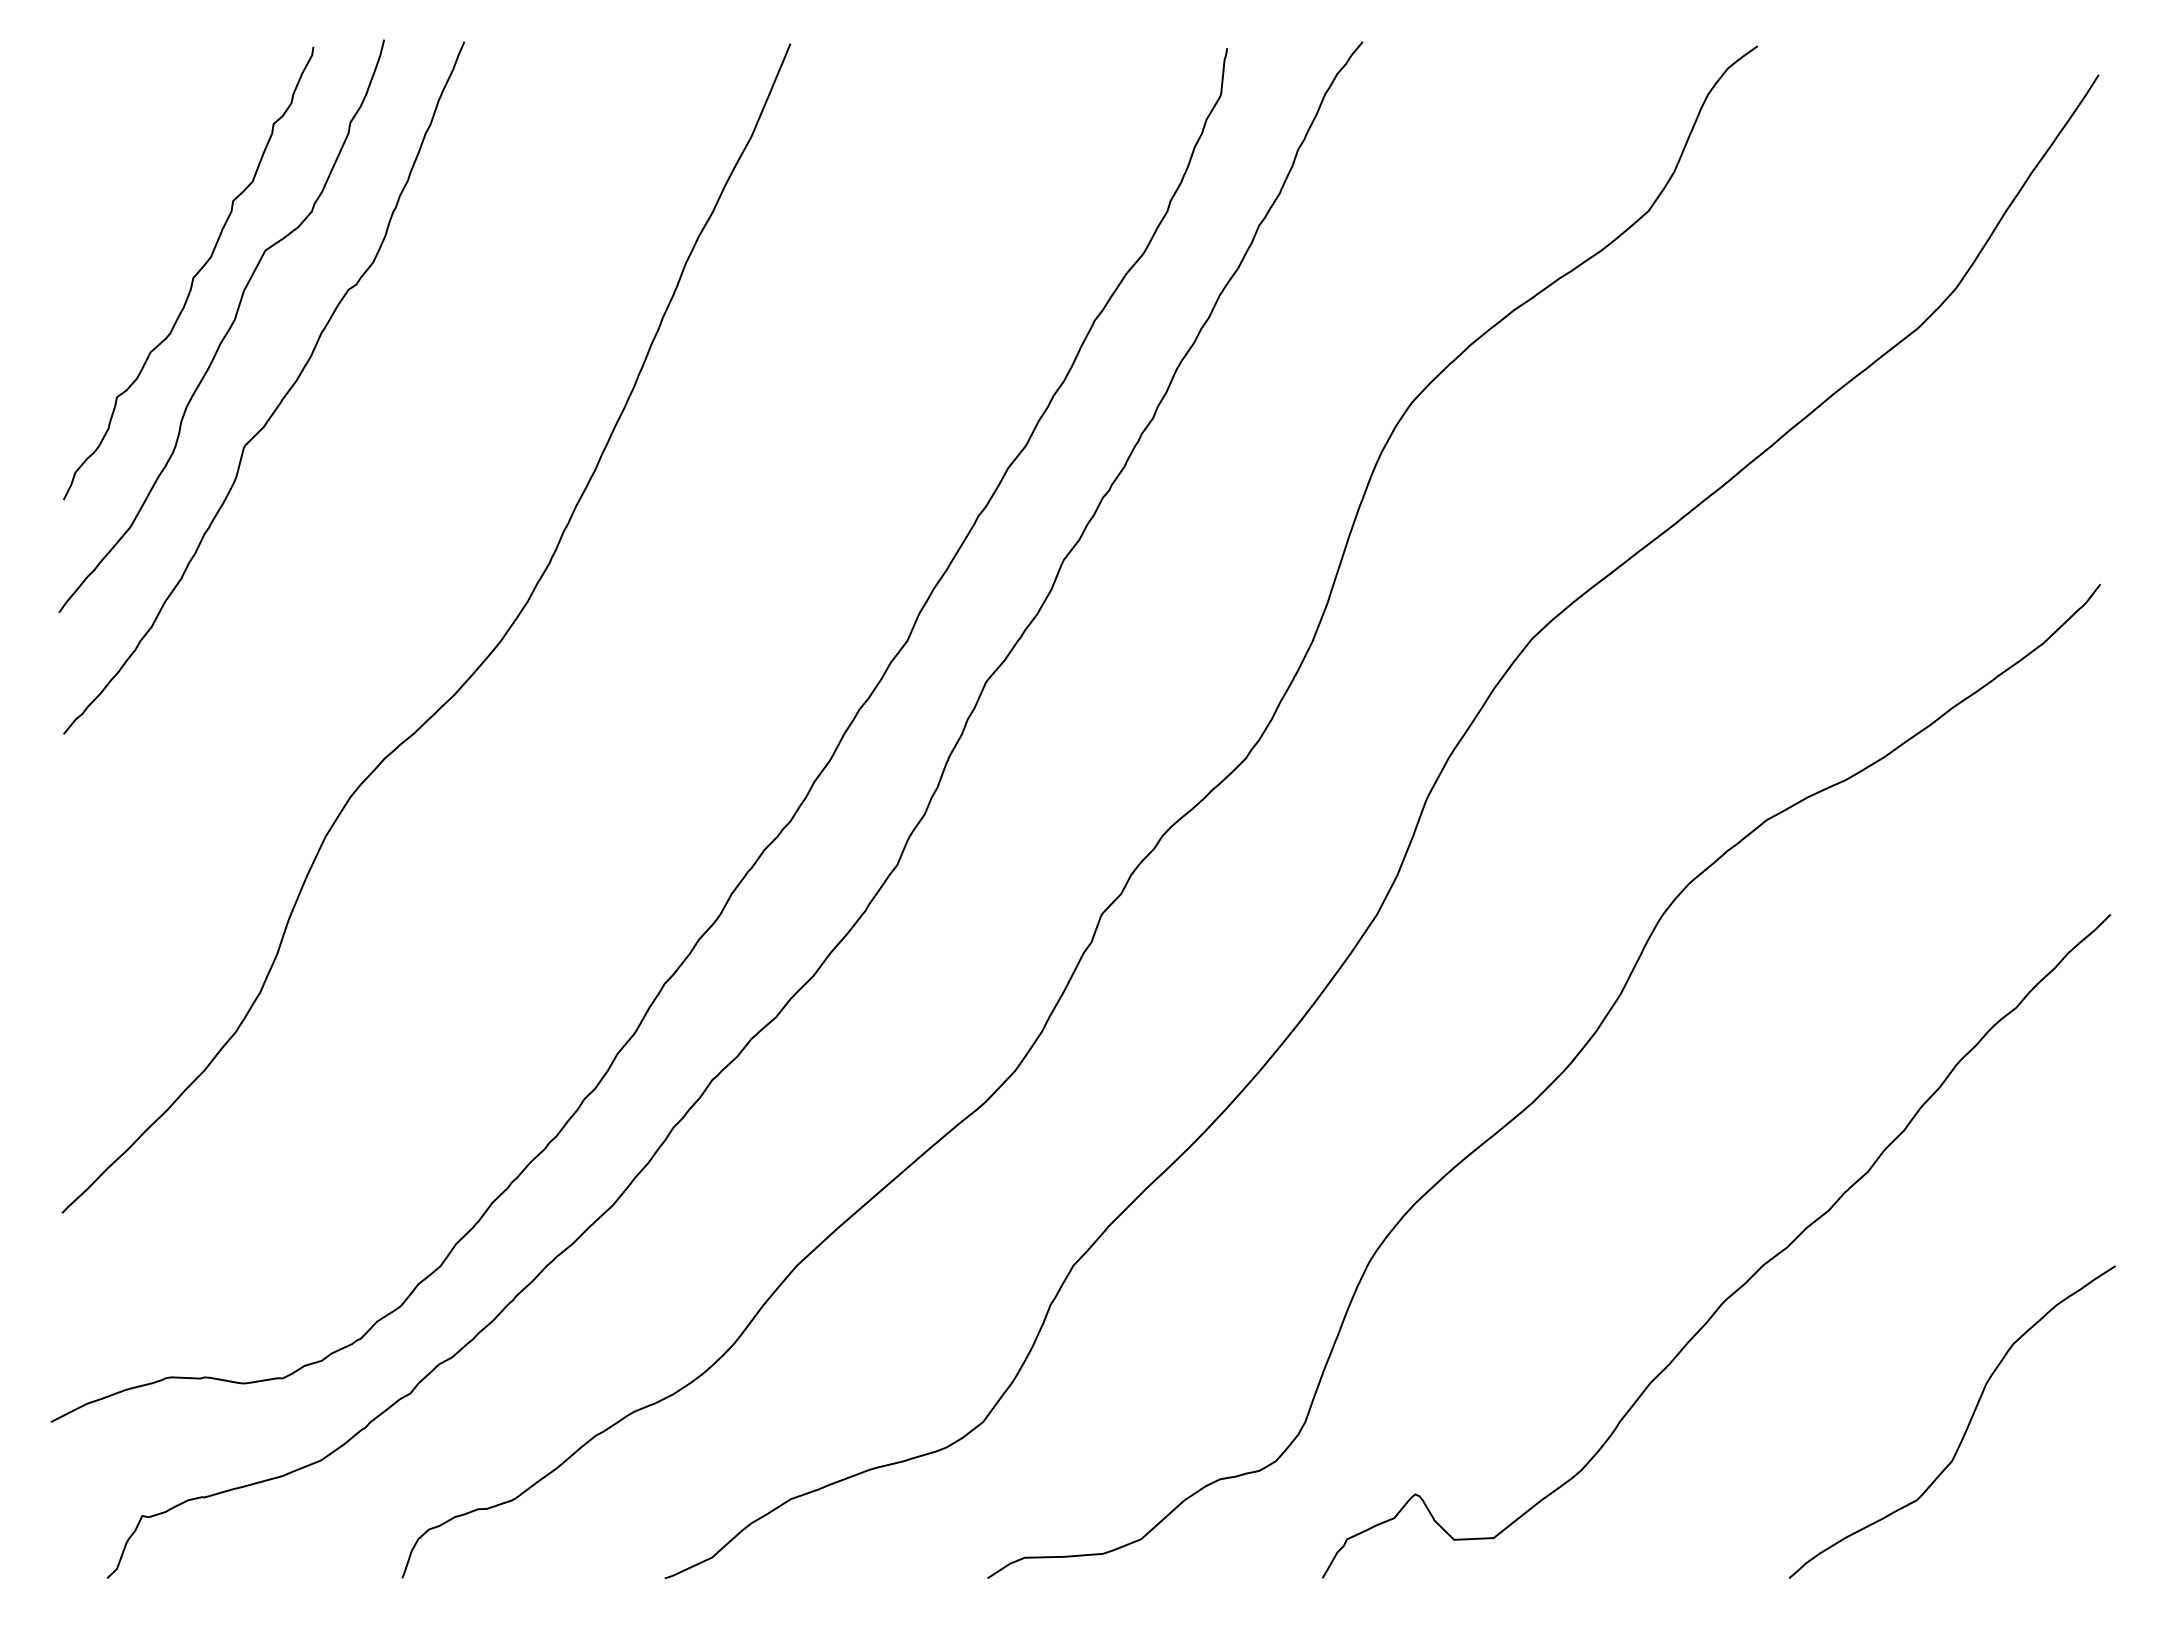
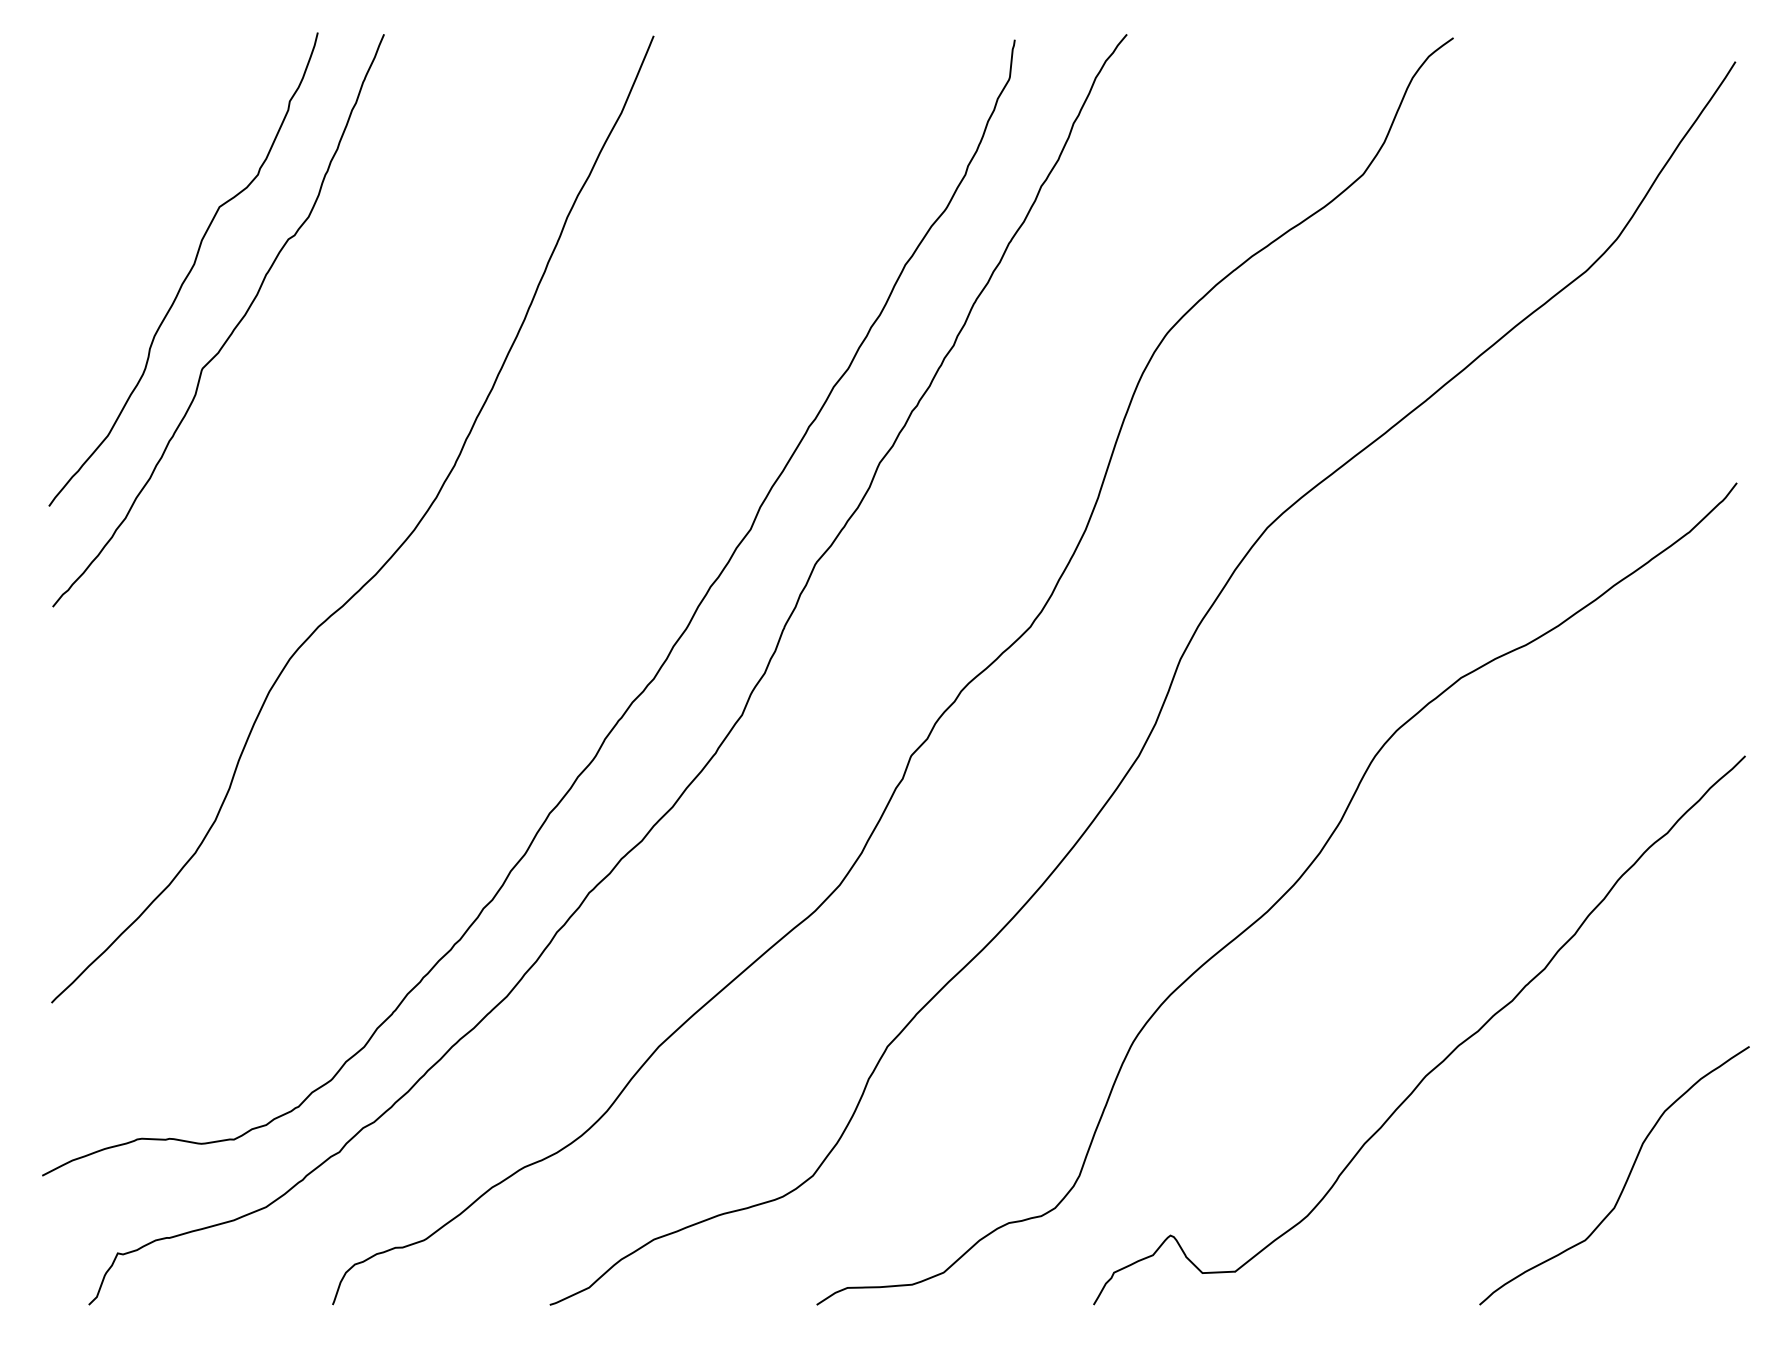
curve: (192, 277) -> (159, 229), removed

